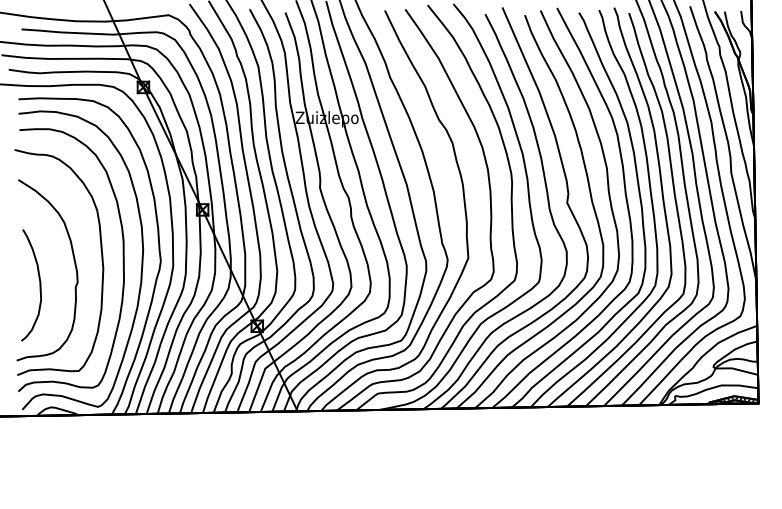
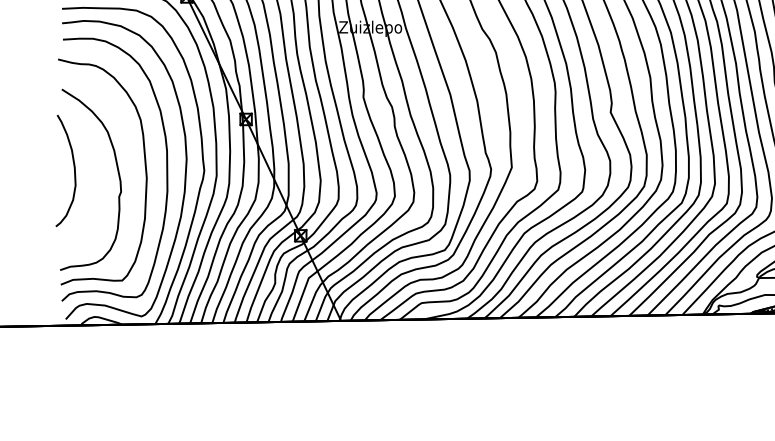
curve: (39, 285) -> (73, 171), moved

